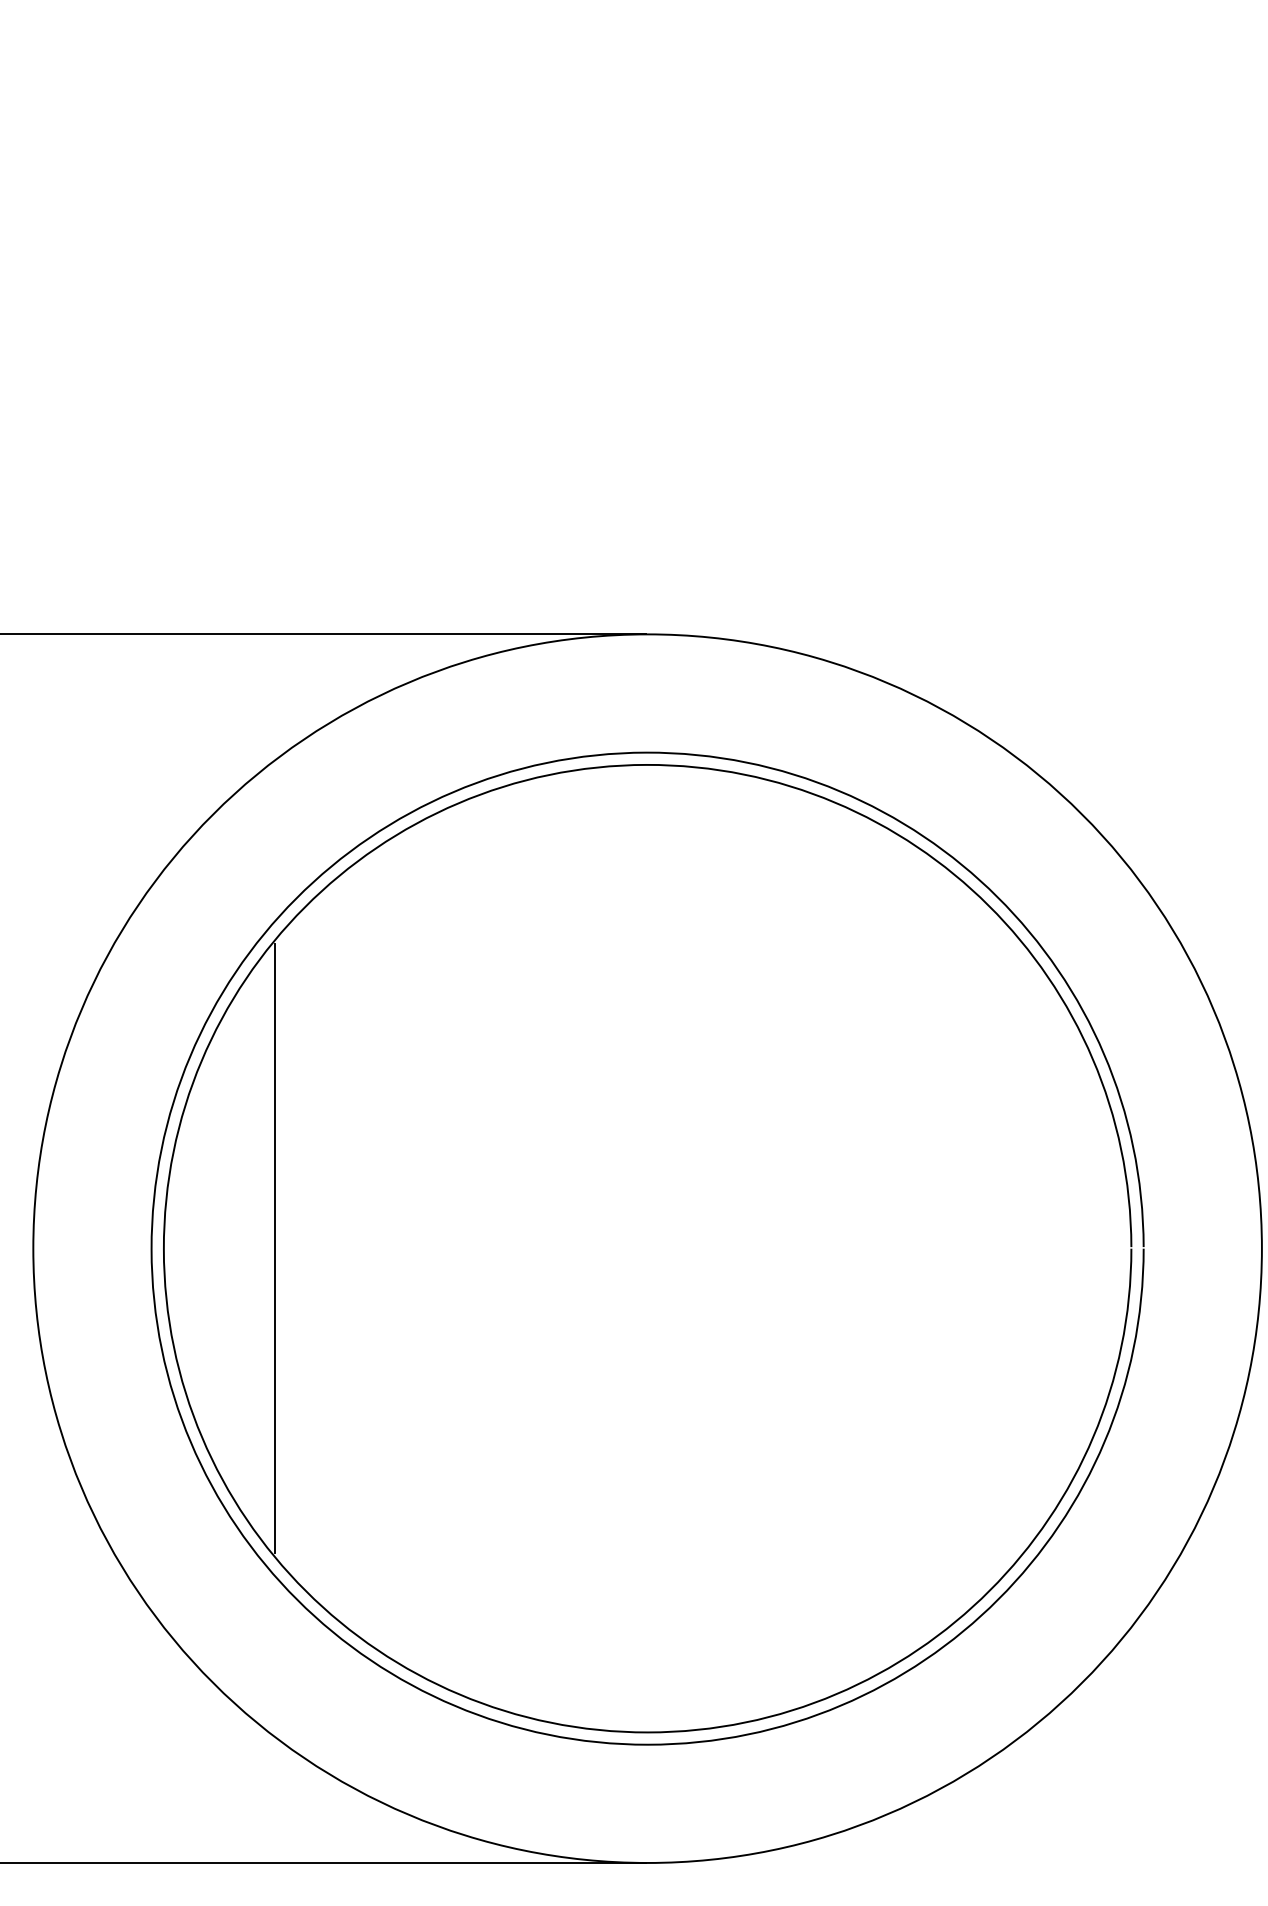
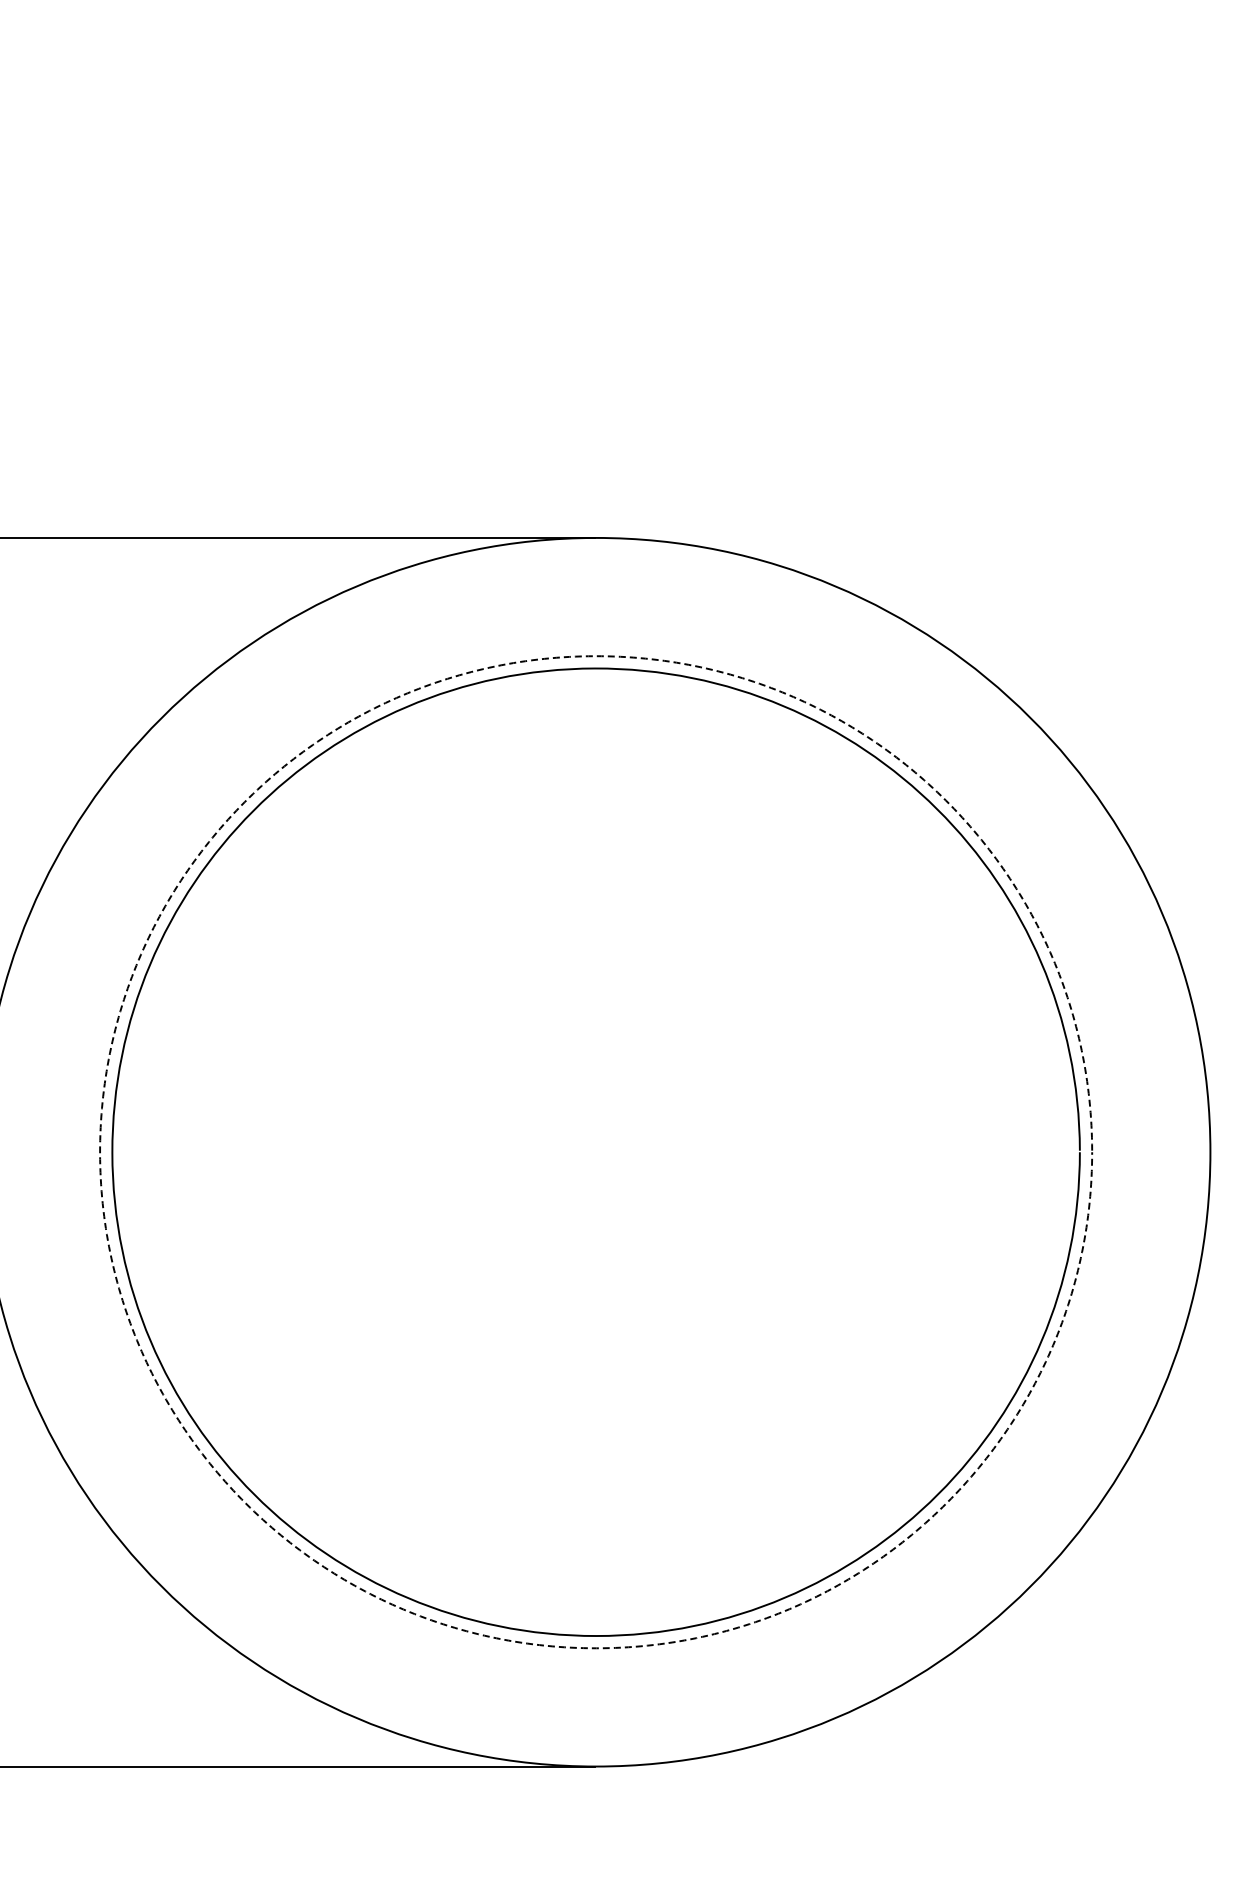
line: (275, 1248) -> (224, 1152), removed
arc: (151, 1249) -> (100, 1153), solid -> dashed

